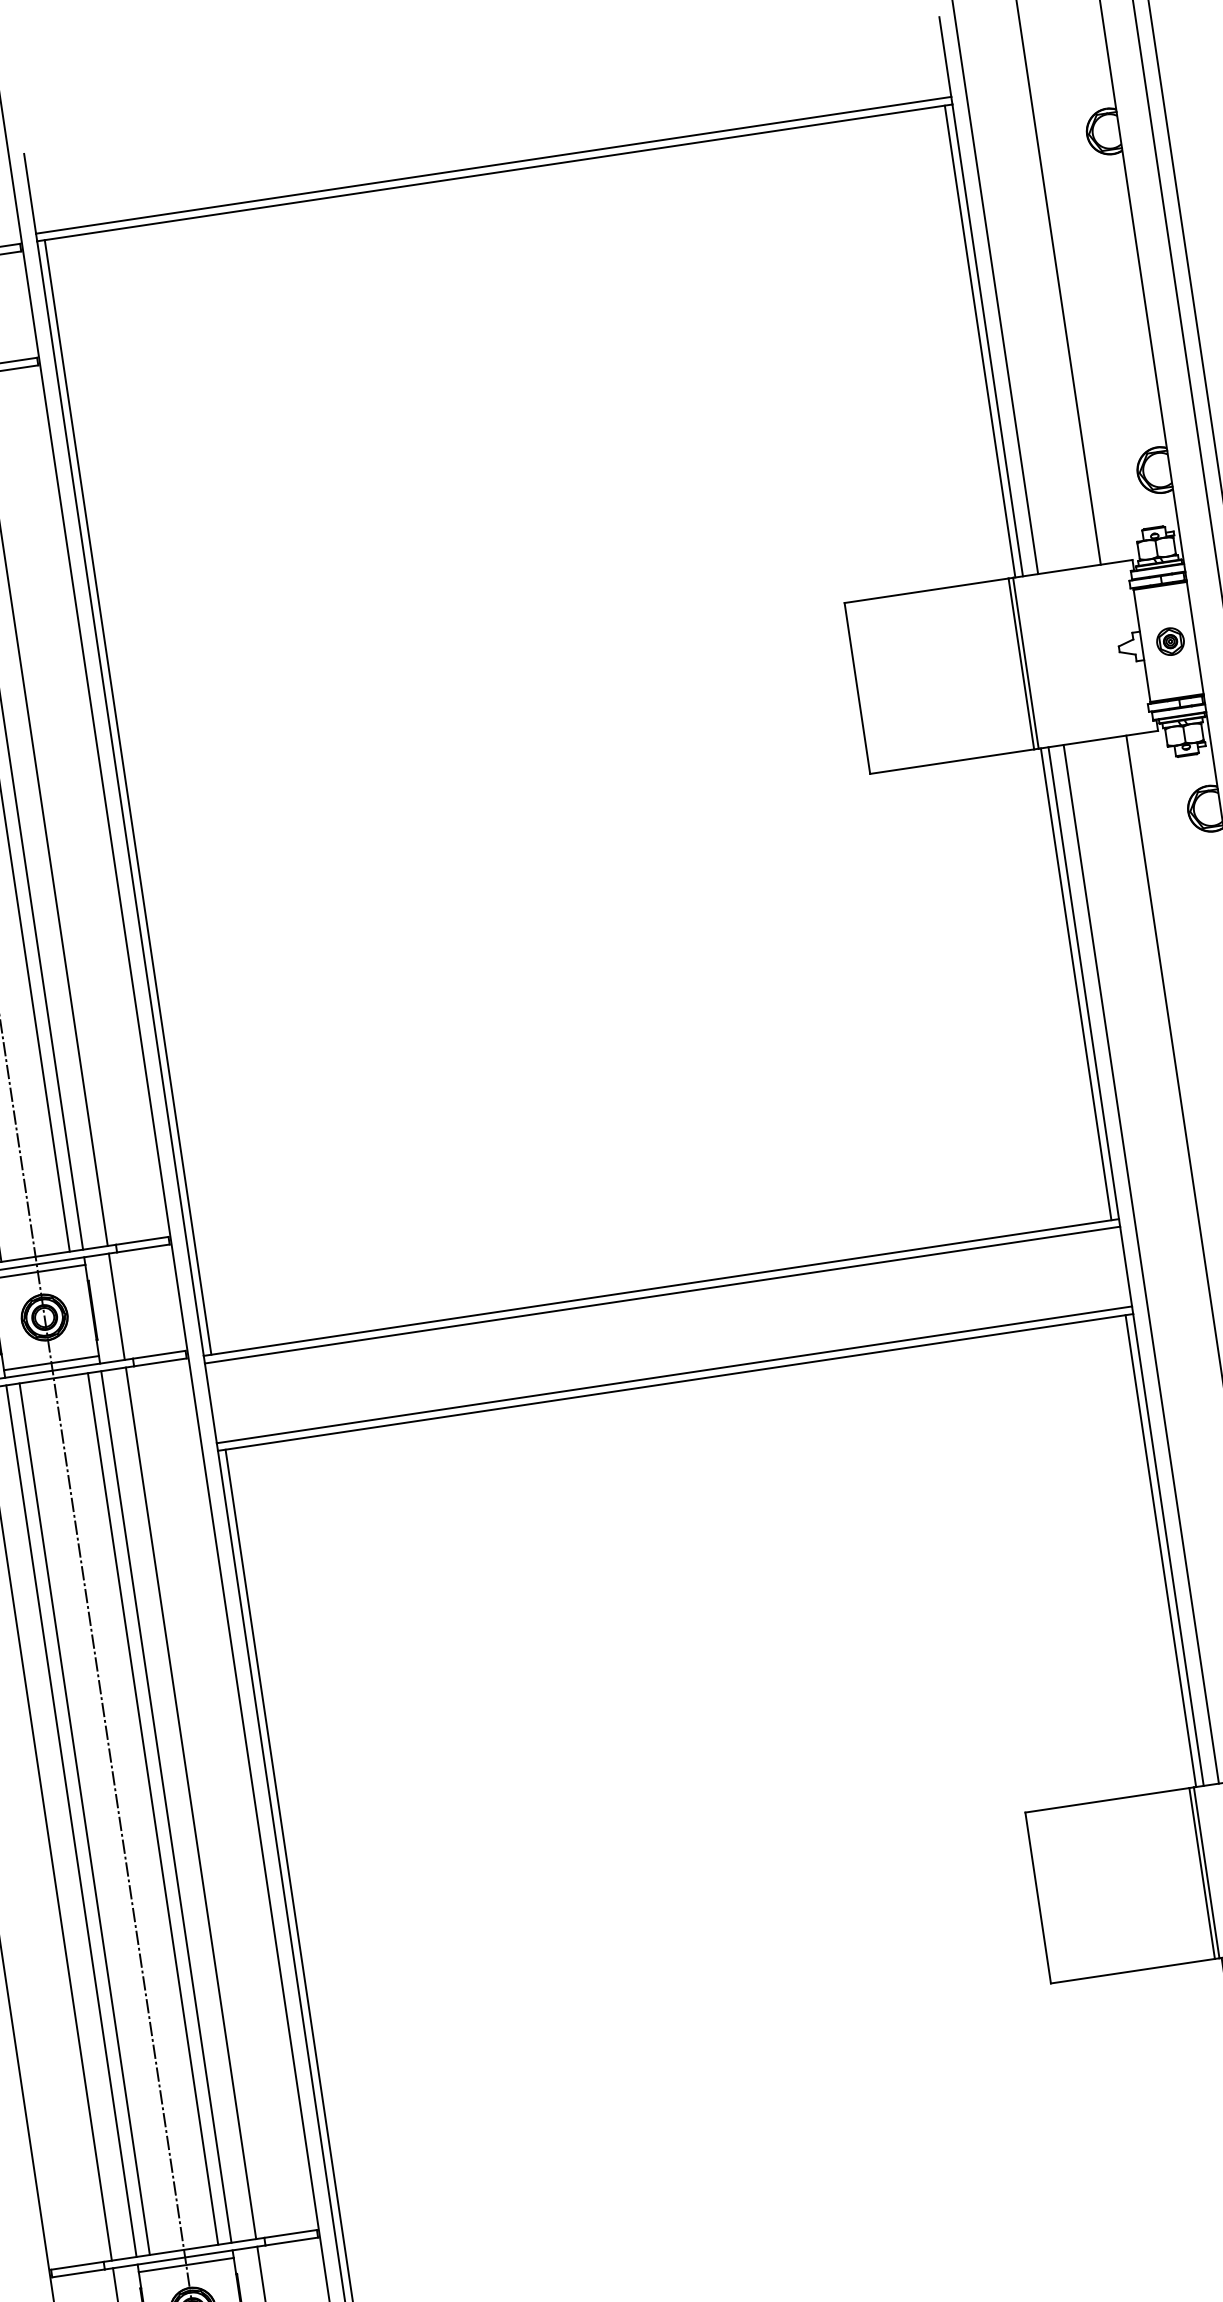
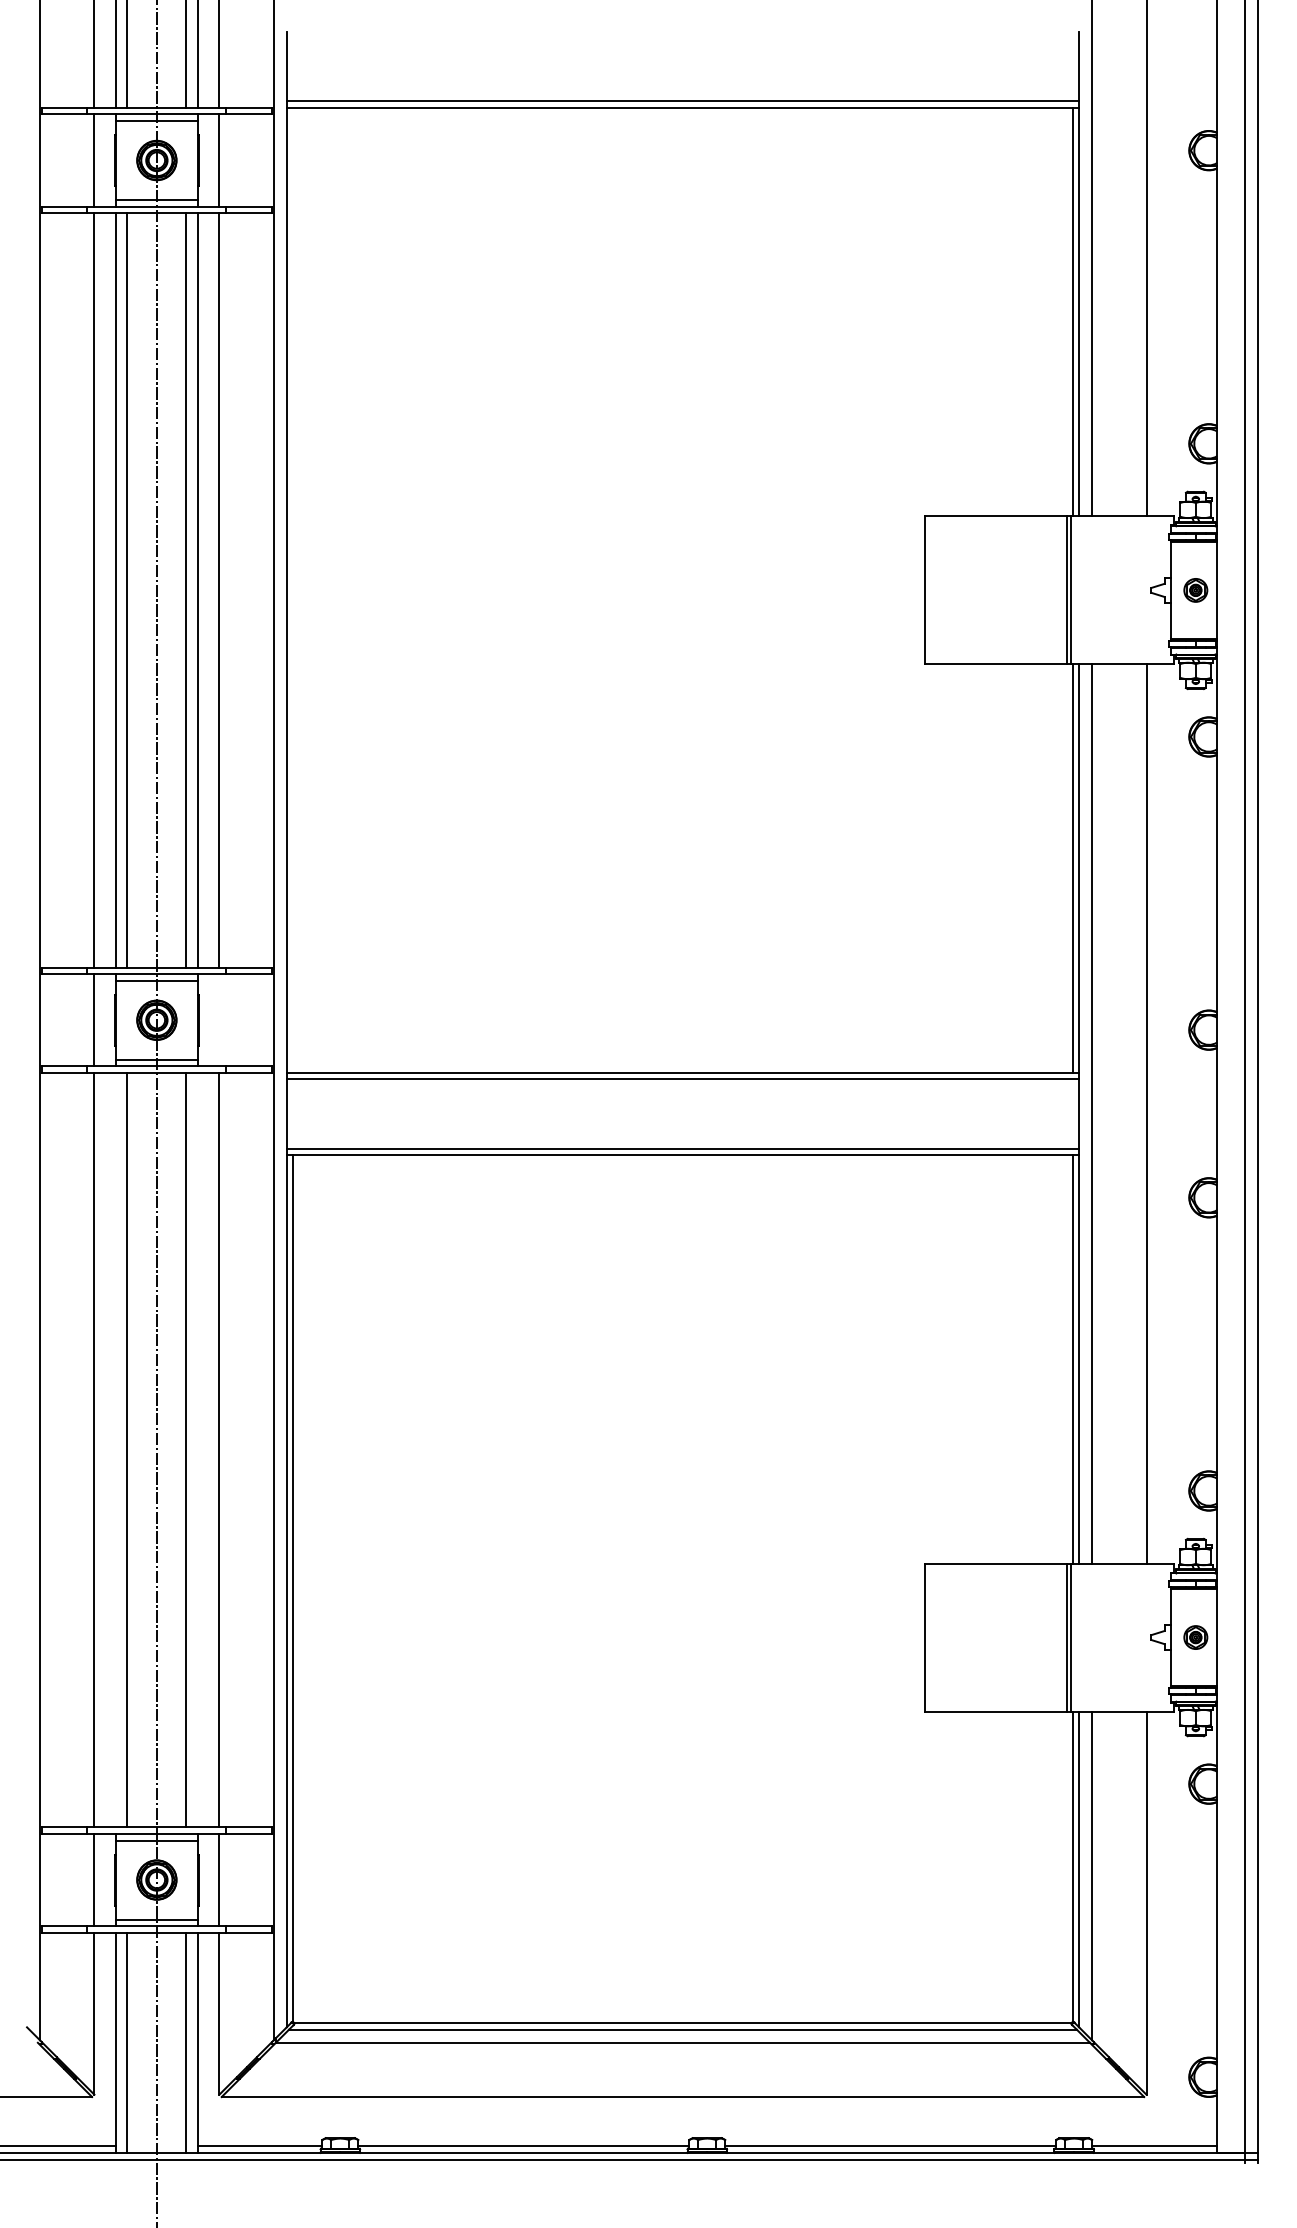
line: (128, 796) -> (293, 589), removed
line: (117, 1306) -> (219, 1020), removed
line: (166, 1806) -> (198, 1449), removed
line: (70, 1820) -> (115, 1449), removed

